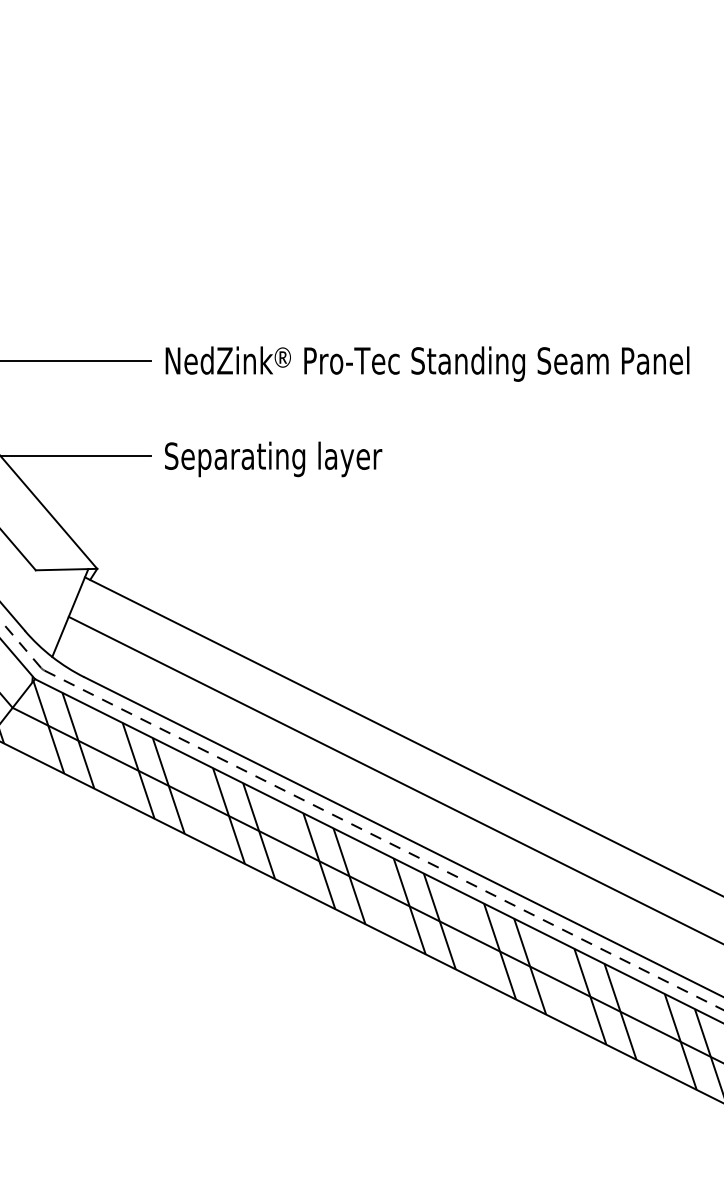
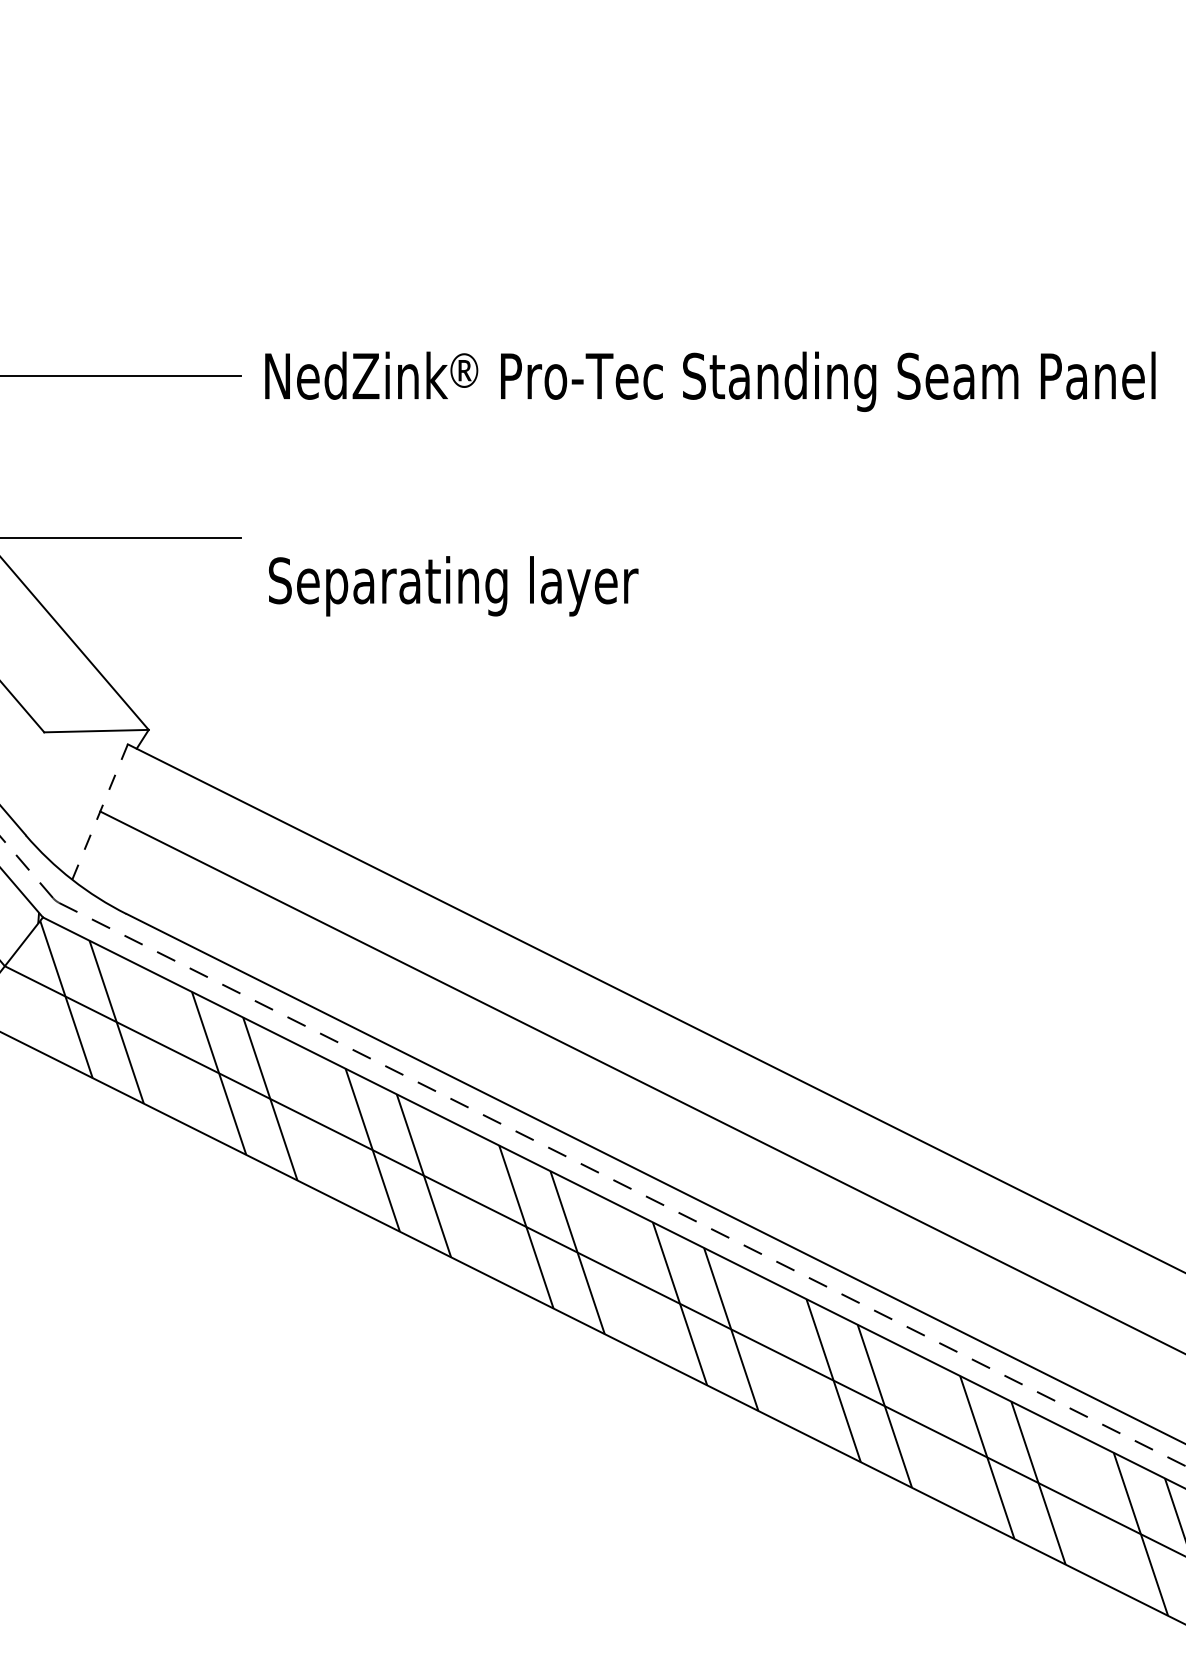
text: (273, 459) -> (453, 586), moved
line: (70, 613) -> (103, 805), solid -> dashed

